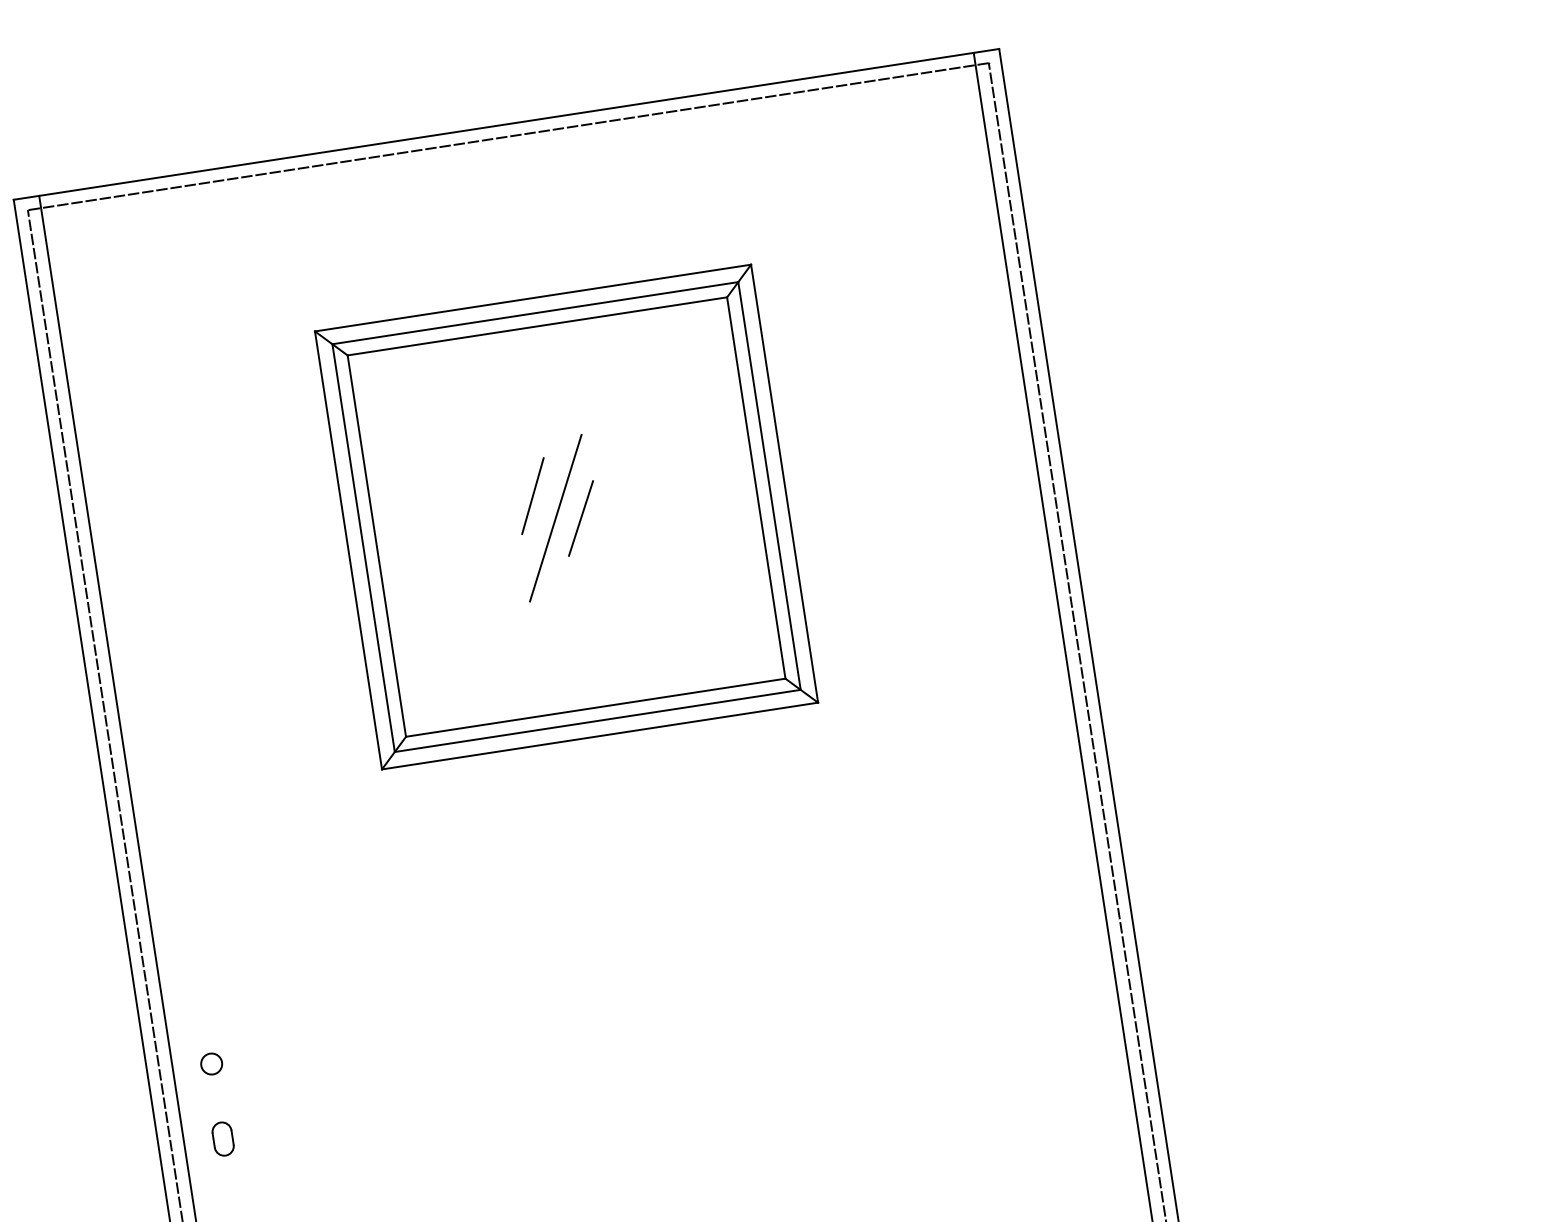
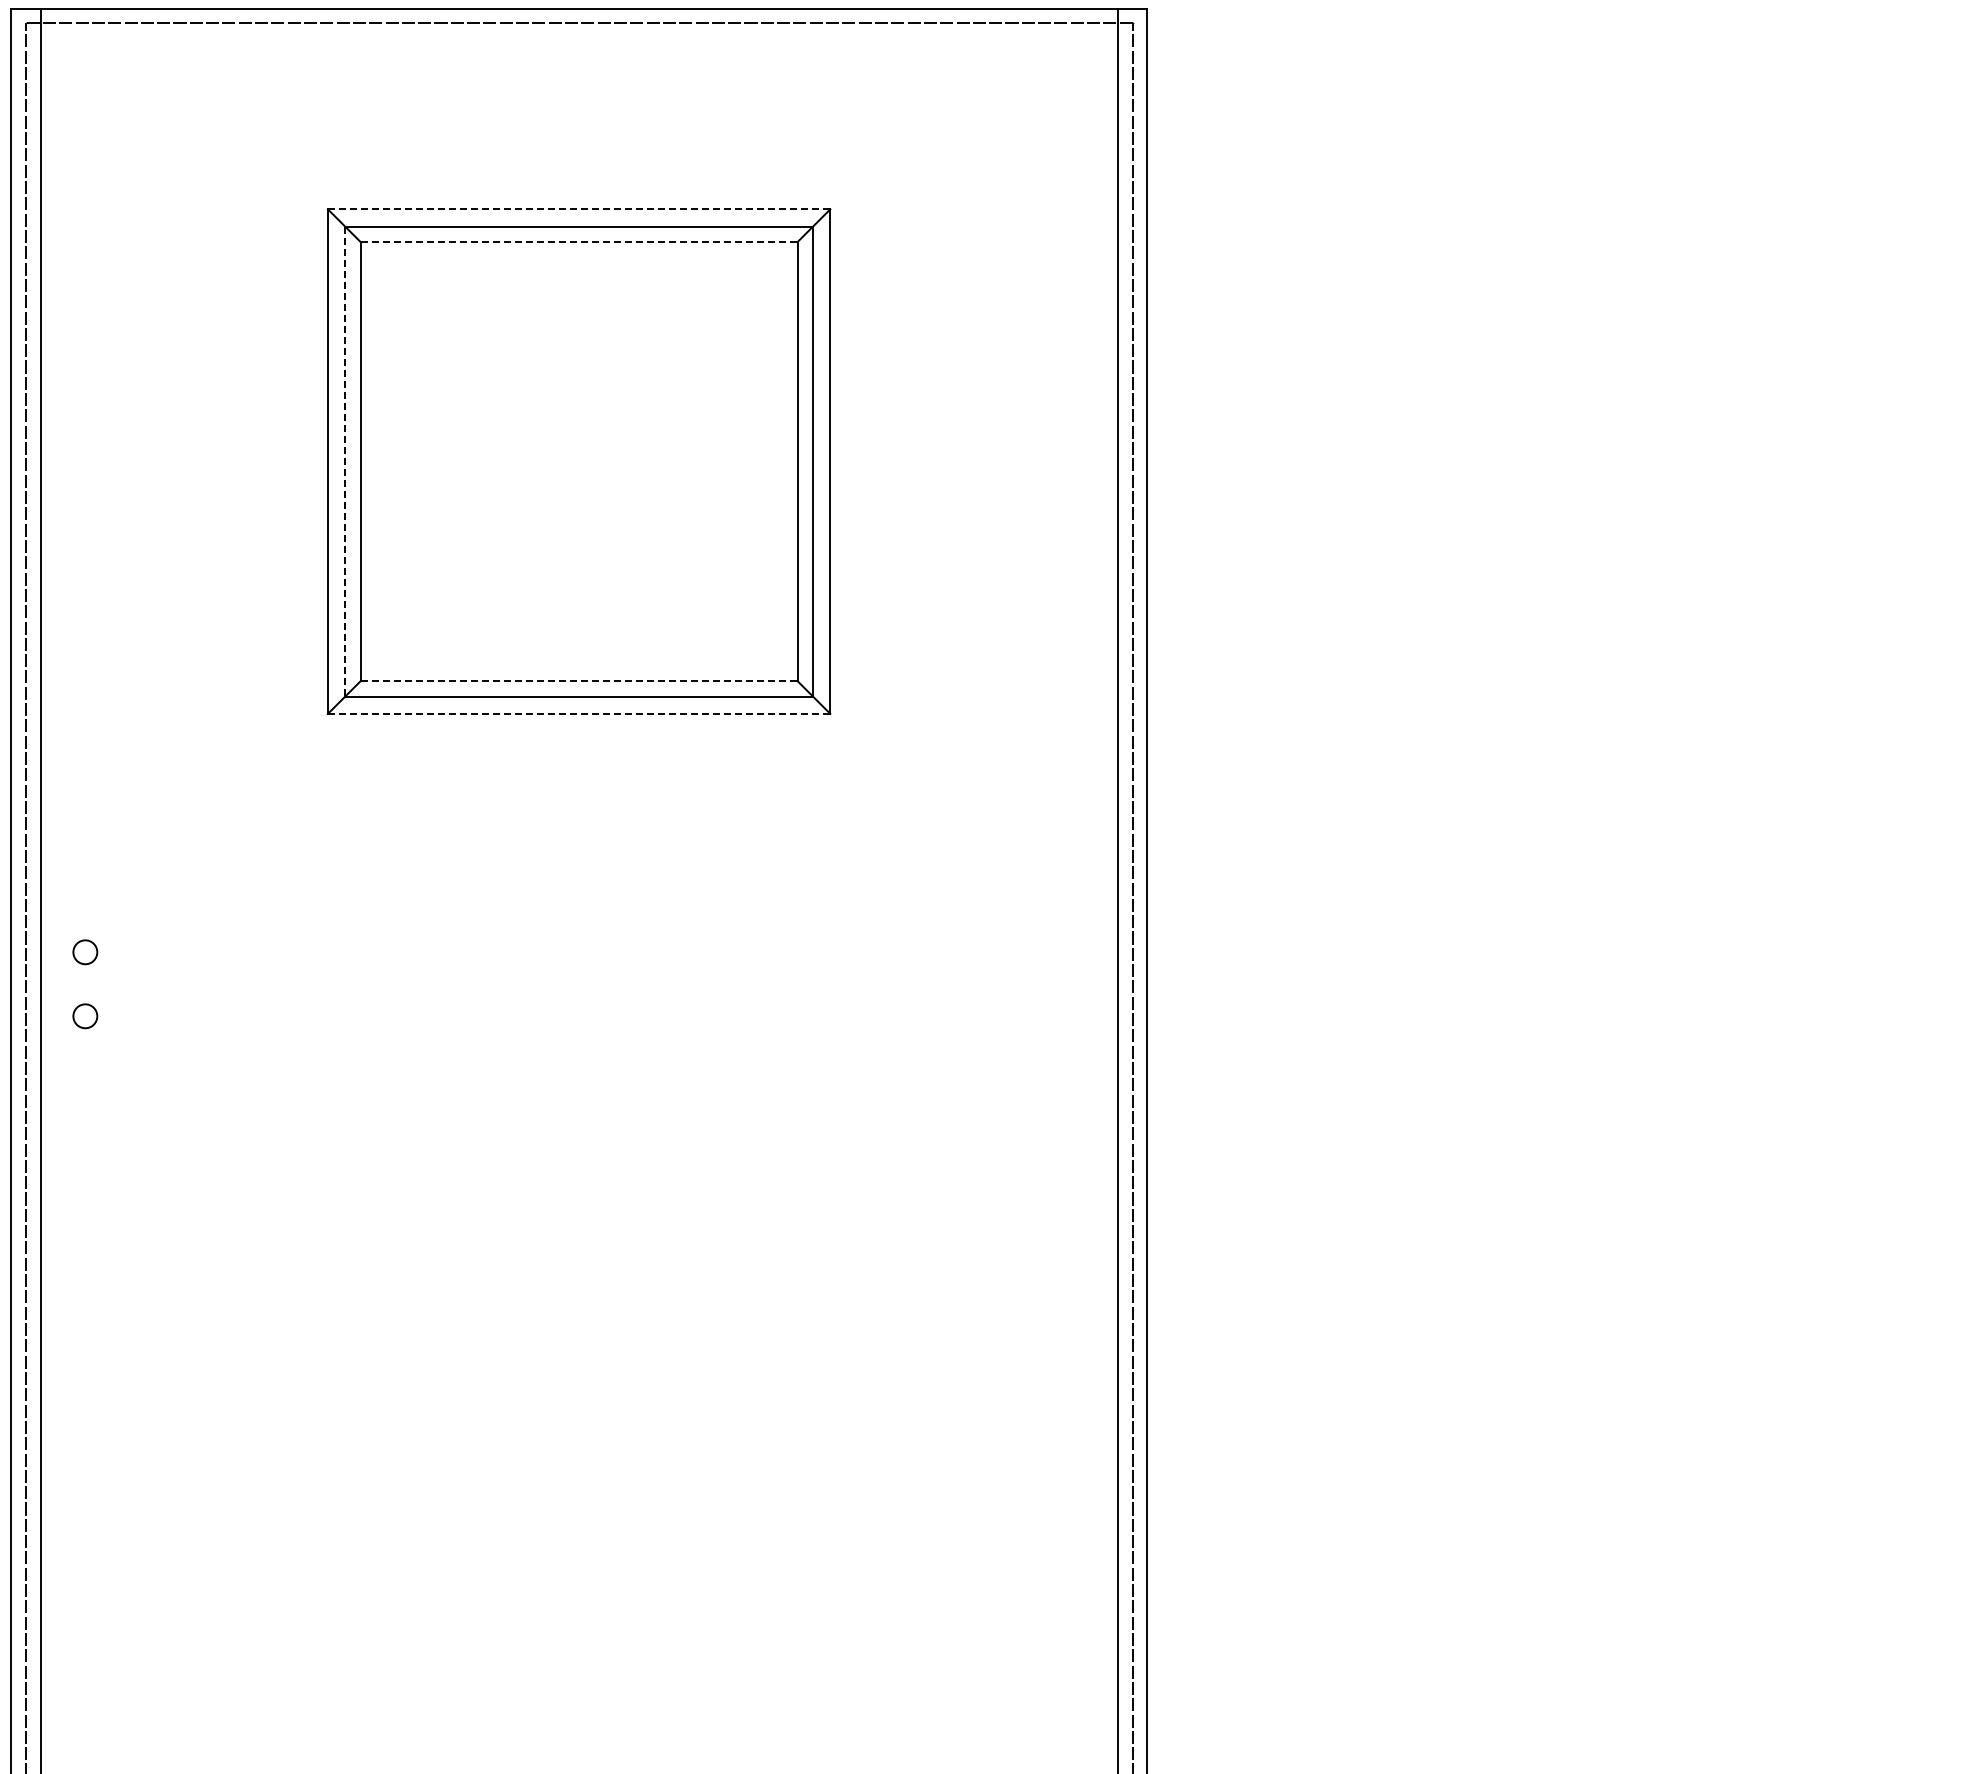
line: (533, 298) -> (579, 209), solid -> dashed
line: (537, 325) -> (579, 241), solid -> dashed
line: (532, 496) -> (544, 432), removed
line: (555, 517) -> (566, 460), removed
line: (581, 518) -> (595, 465), removed
line: (363, 547) -> (345, 461), solid -> dashed
line: (596, 707) -> (579, 681), solid -> dashed
line: (600, 735) -> (579, 713), solid -> dashed
circle: (203, 1008) -> (85, 952), added
part: (223, 1138) -> (85, 1102), removed

